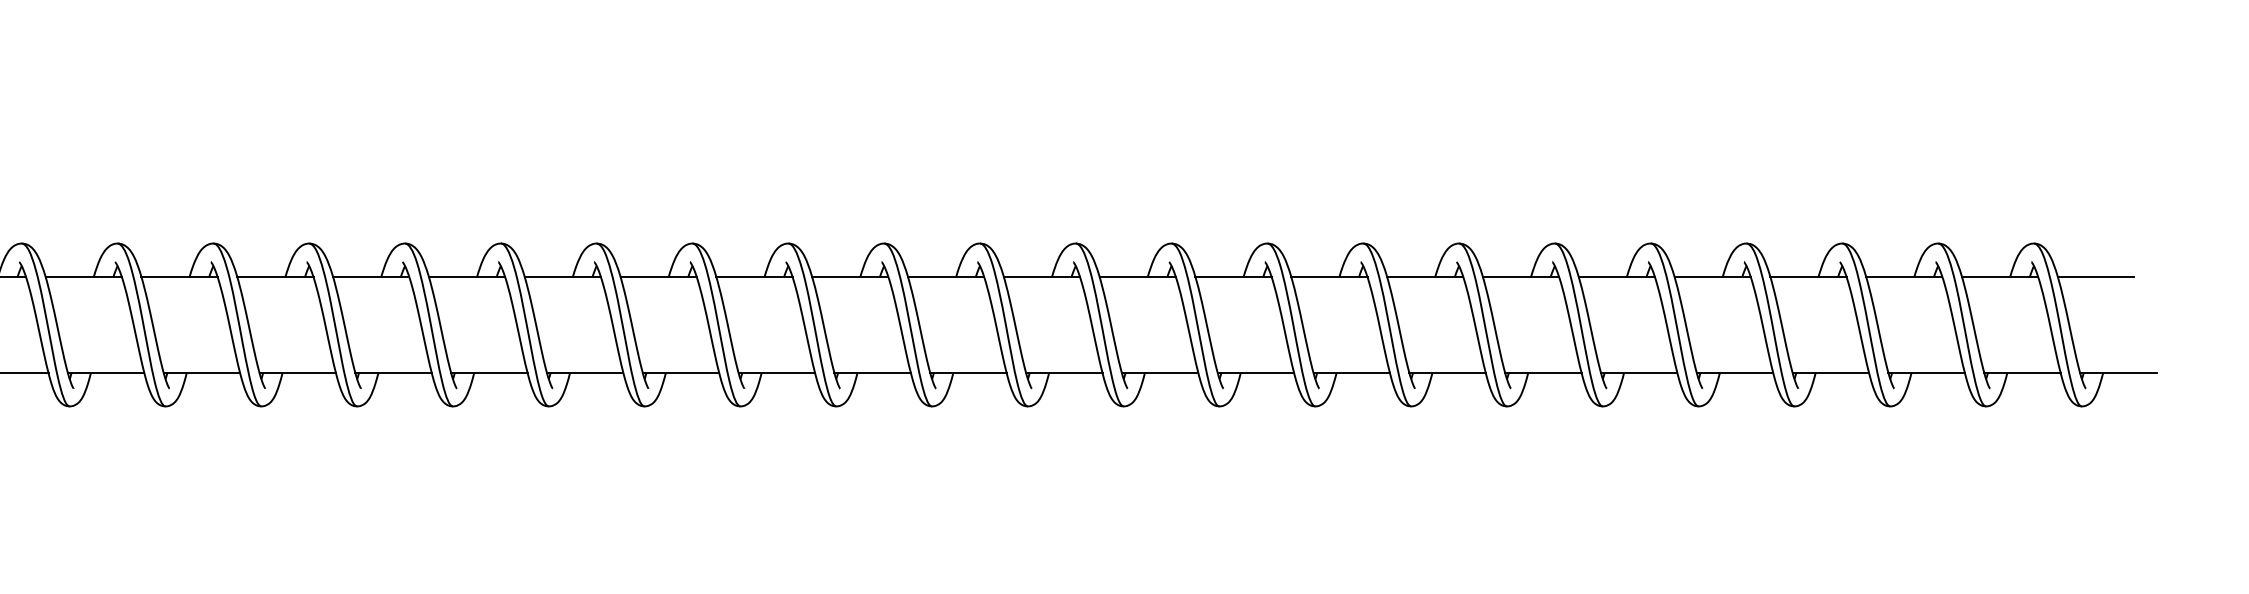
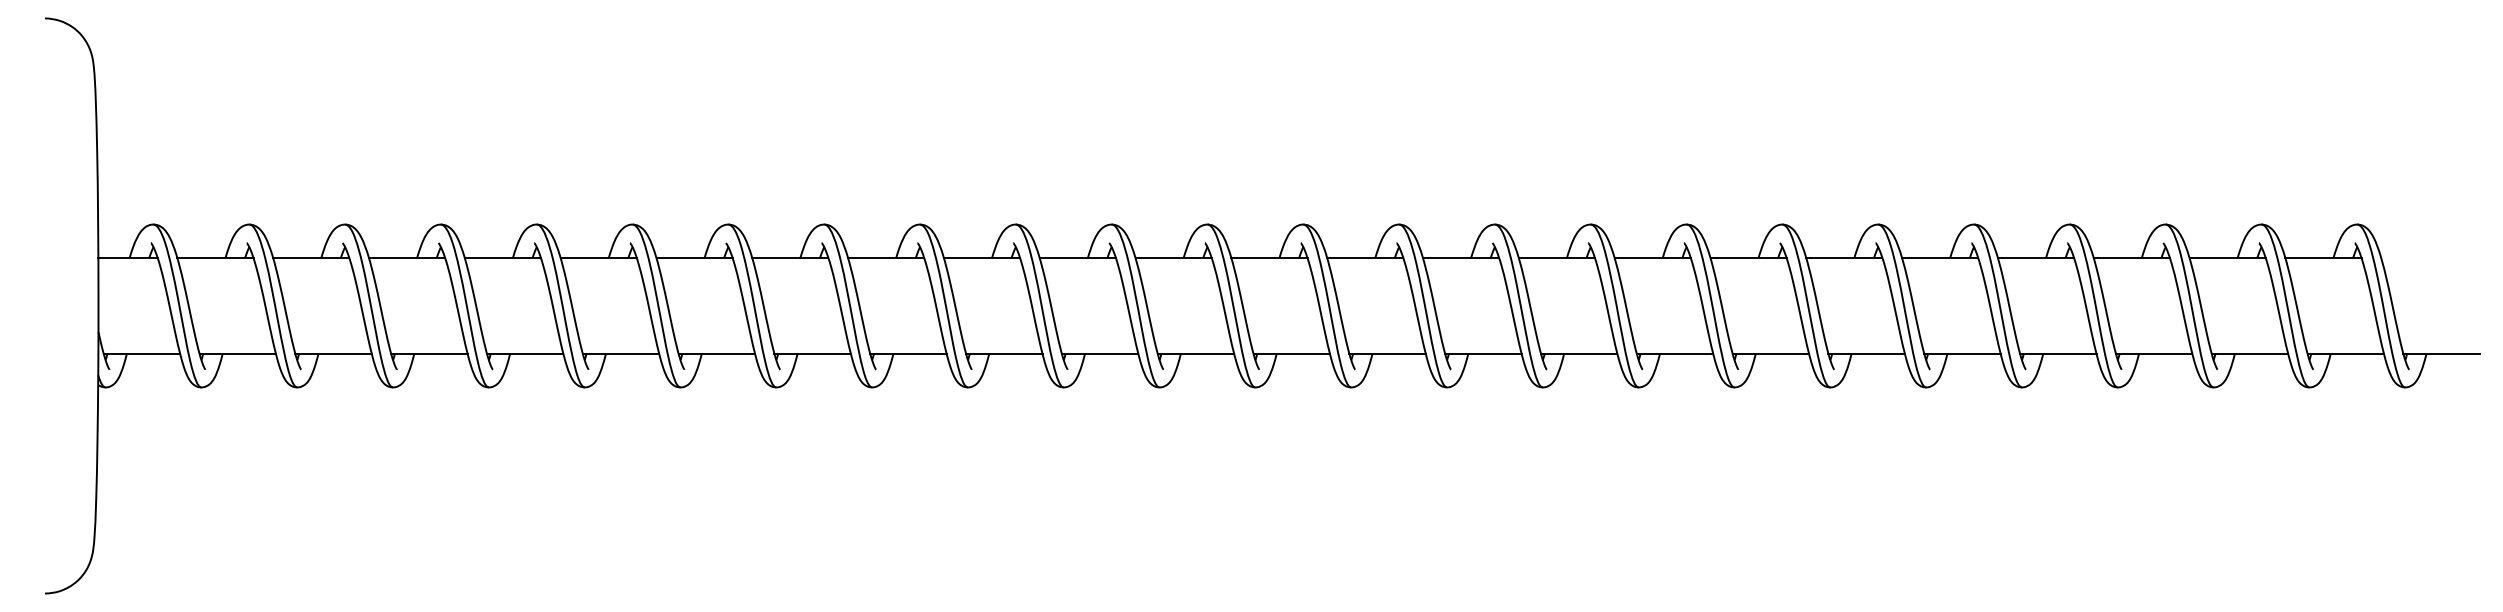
line: (2096, 277) -> (2419, 258), removed

